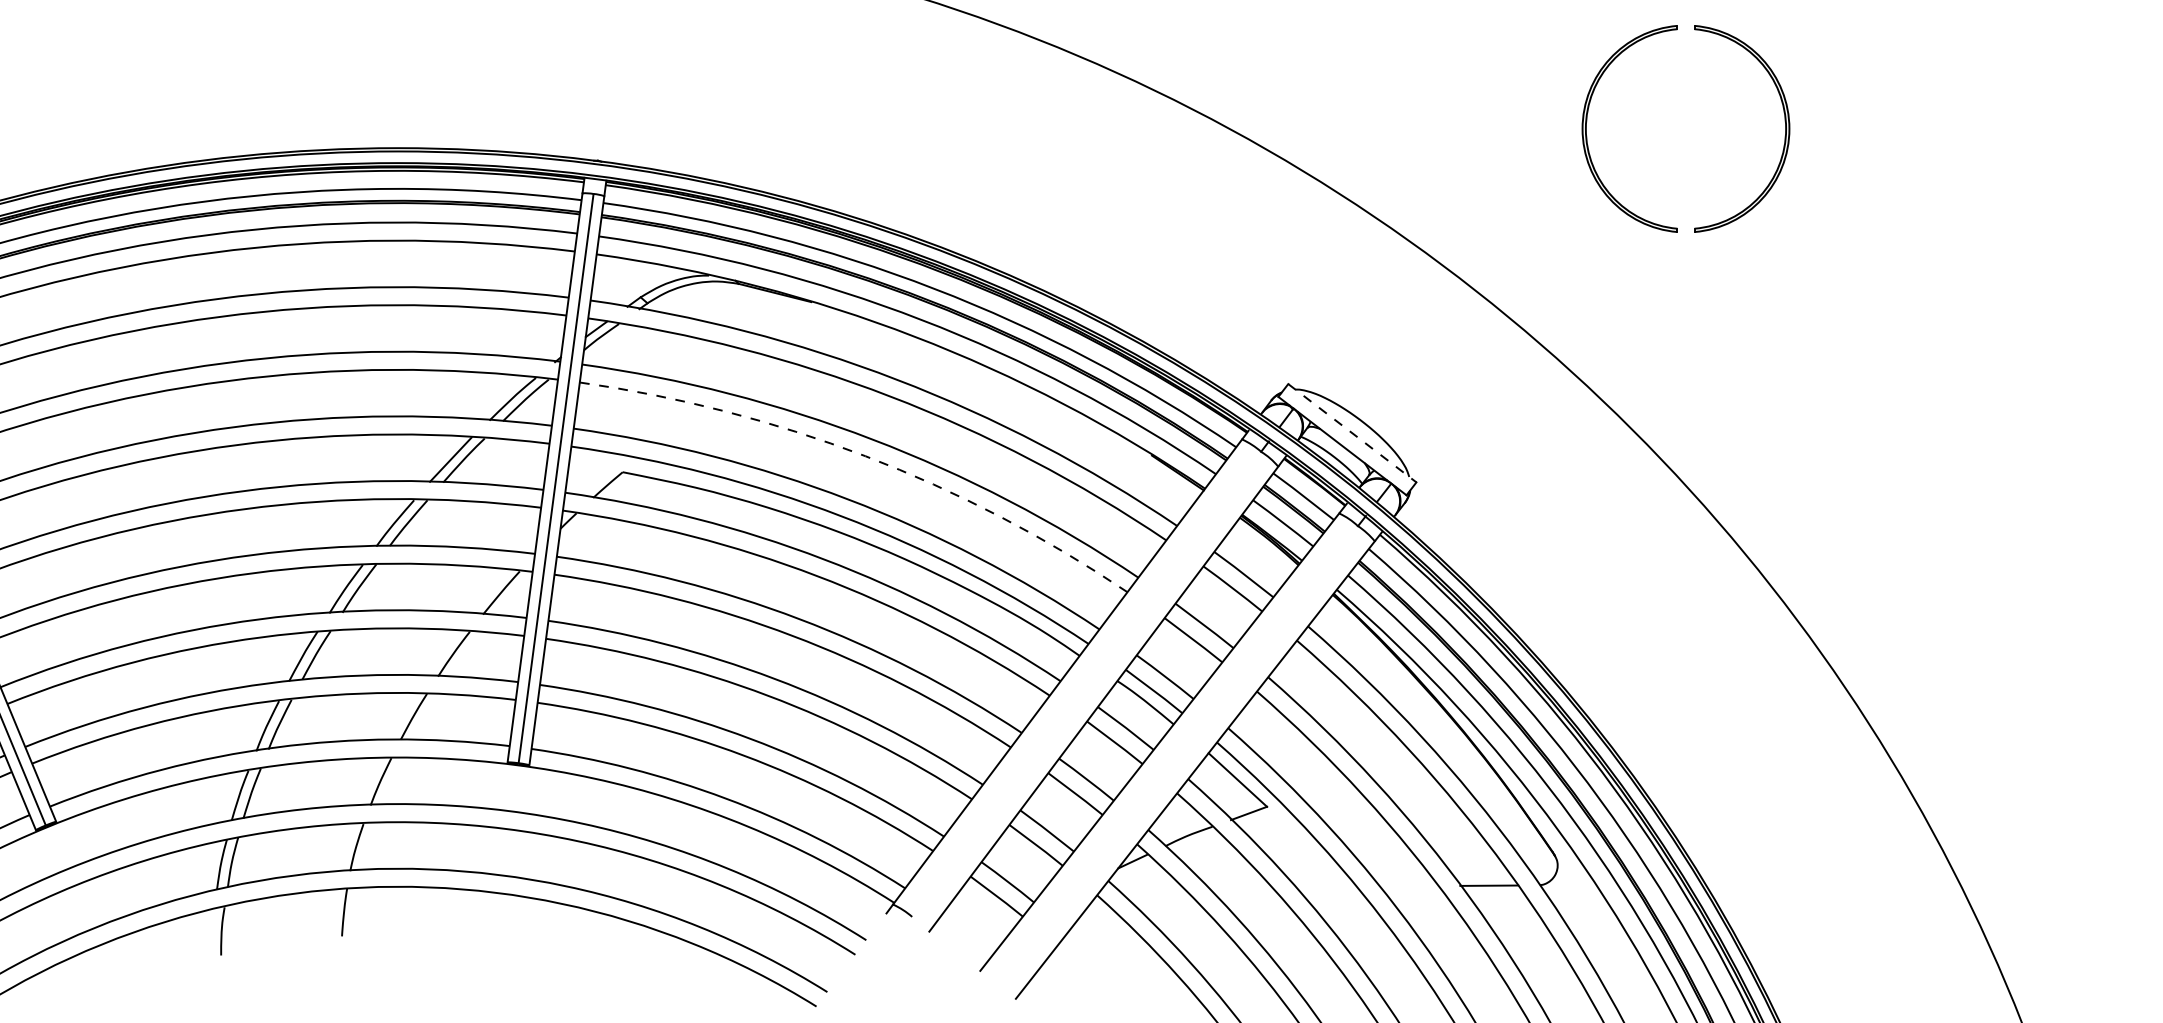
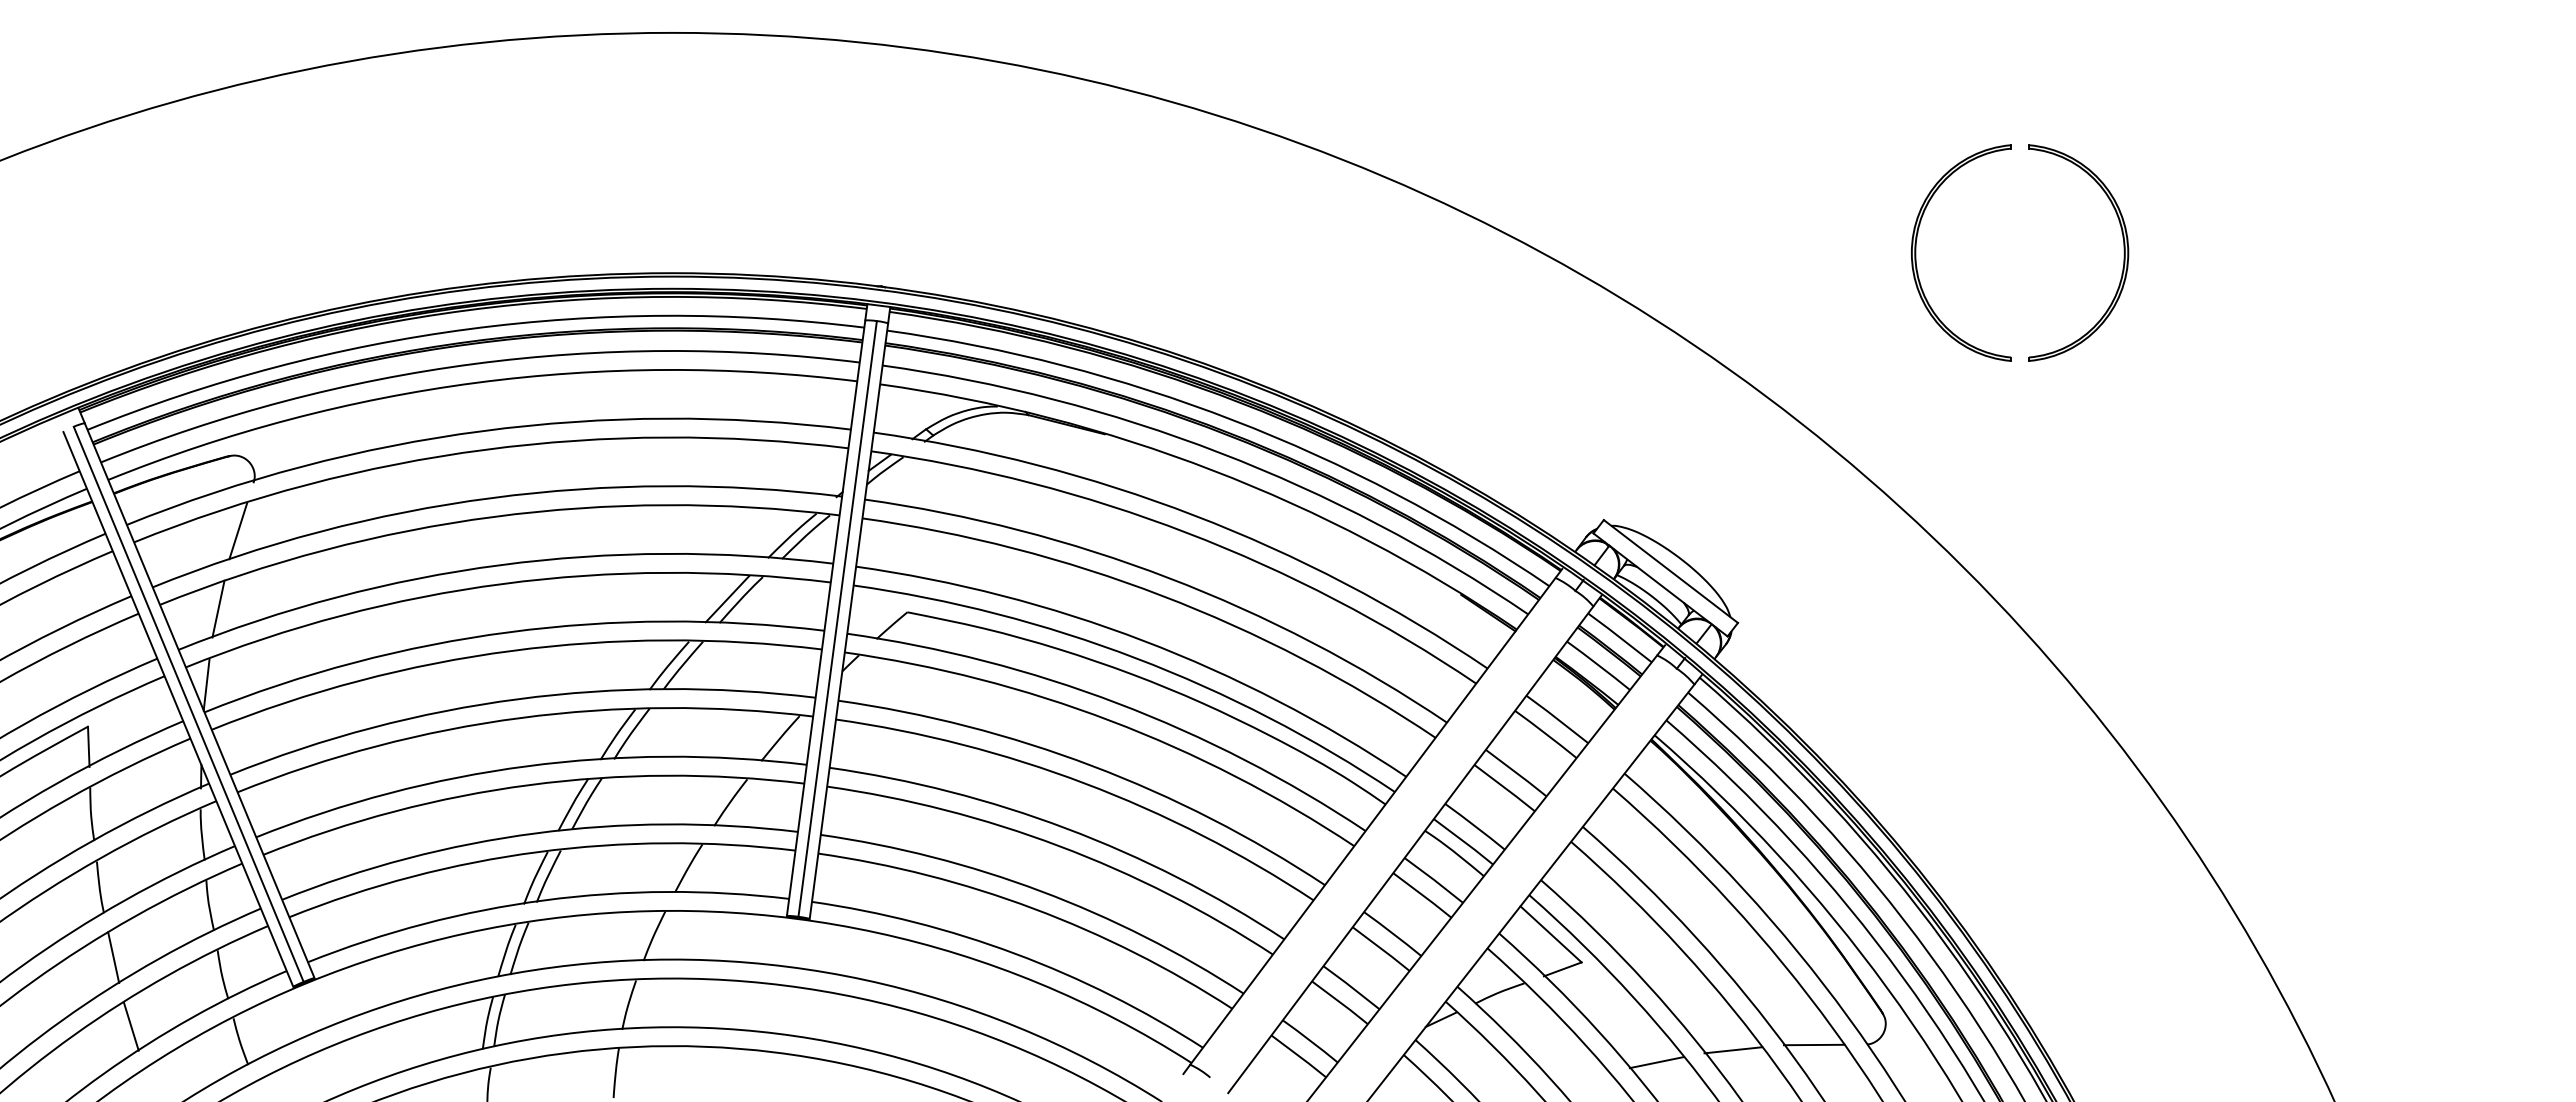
line: (1351, 433) -> (1670, 571), dashed -> solid
arc: (865, 456) -> (1161, 595), dashed -> solid
line: (1412, 890) -> (1733, 1050), added
line: (1338, 902) -> (1656, 1062), added

